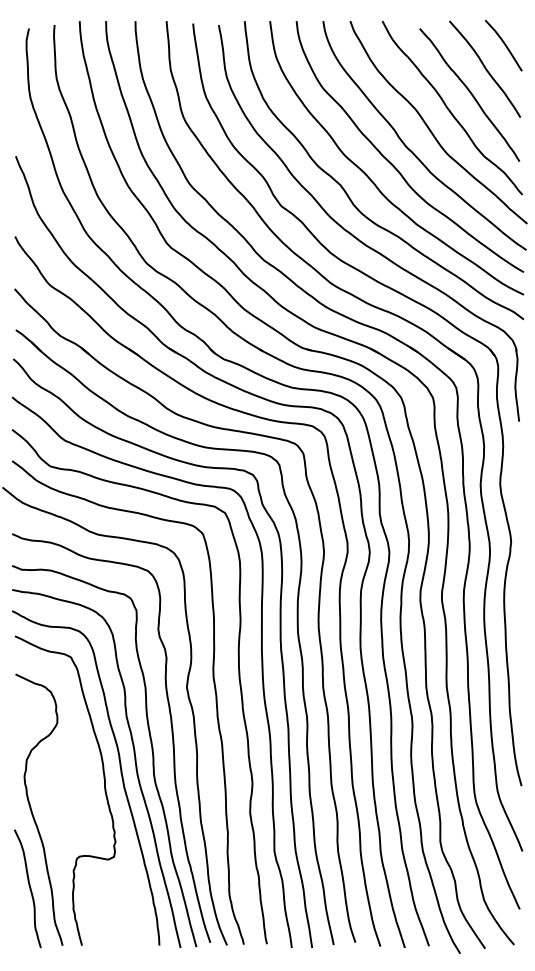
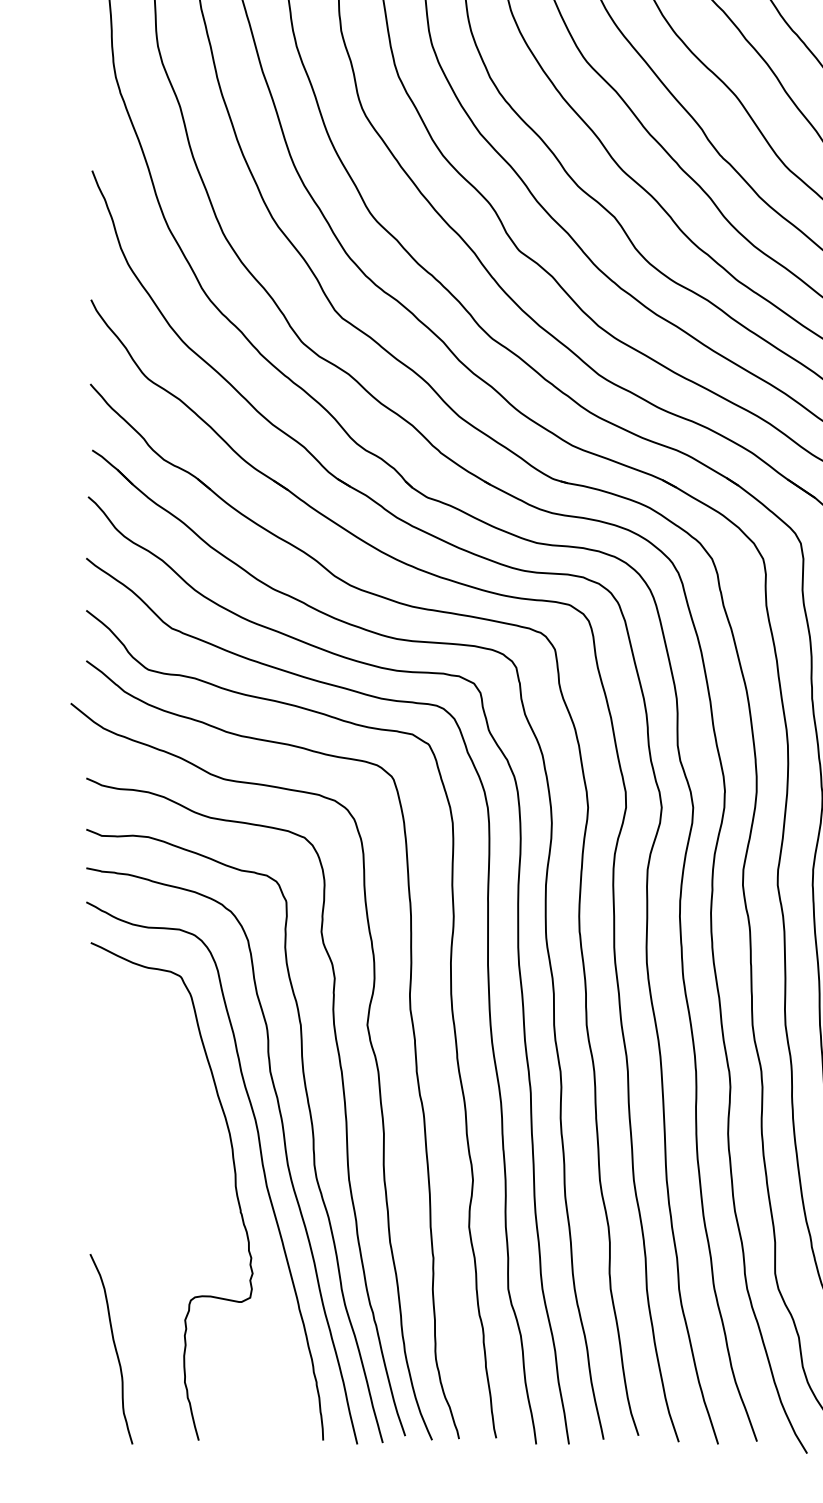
curve: (32, 810) -> (119, 1223), removed

